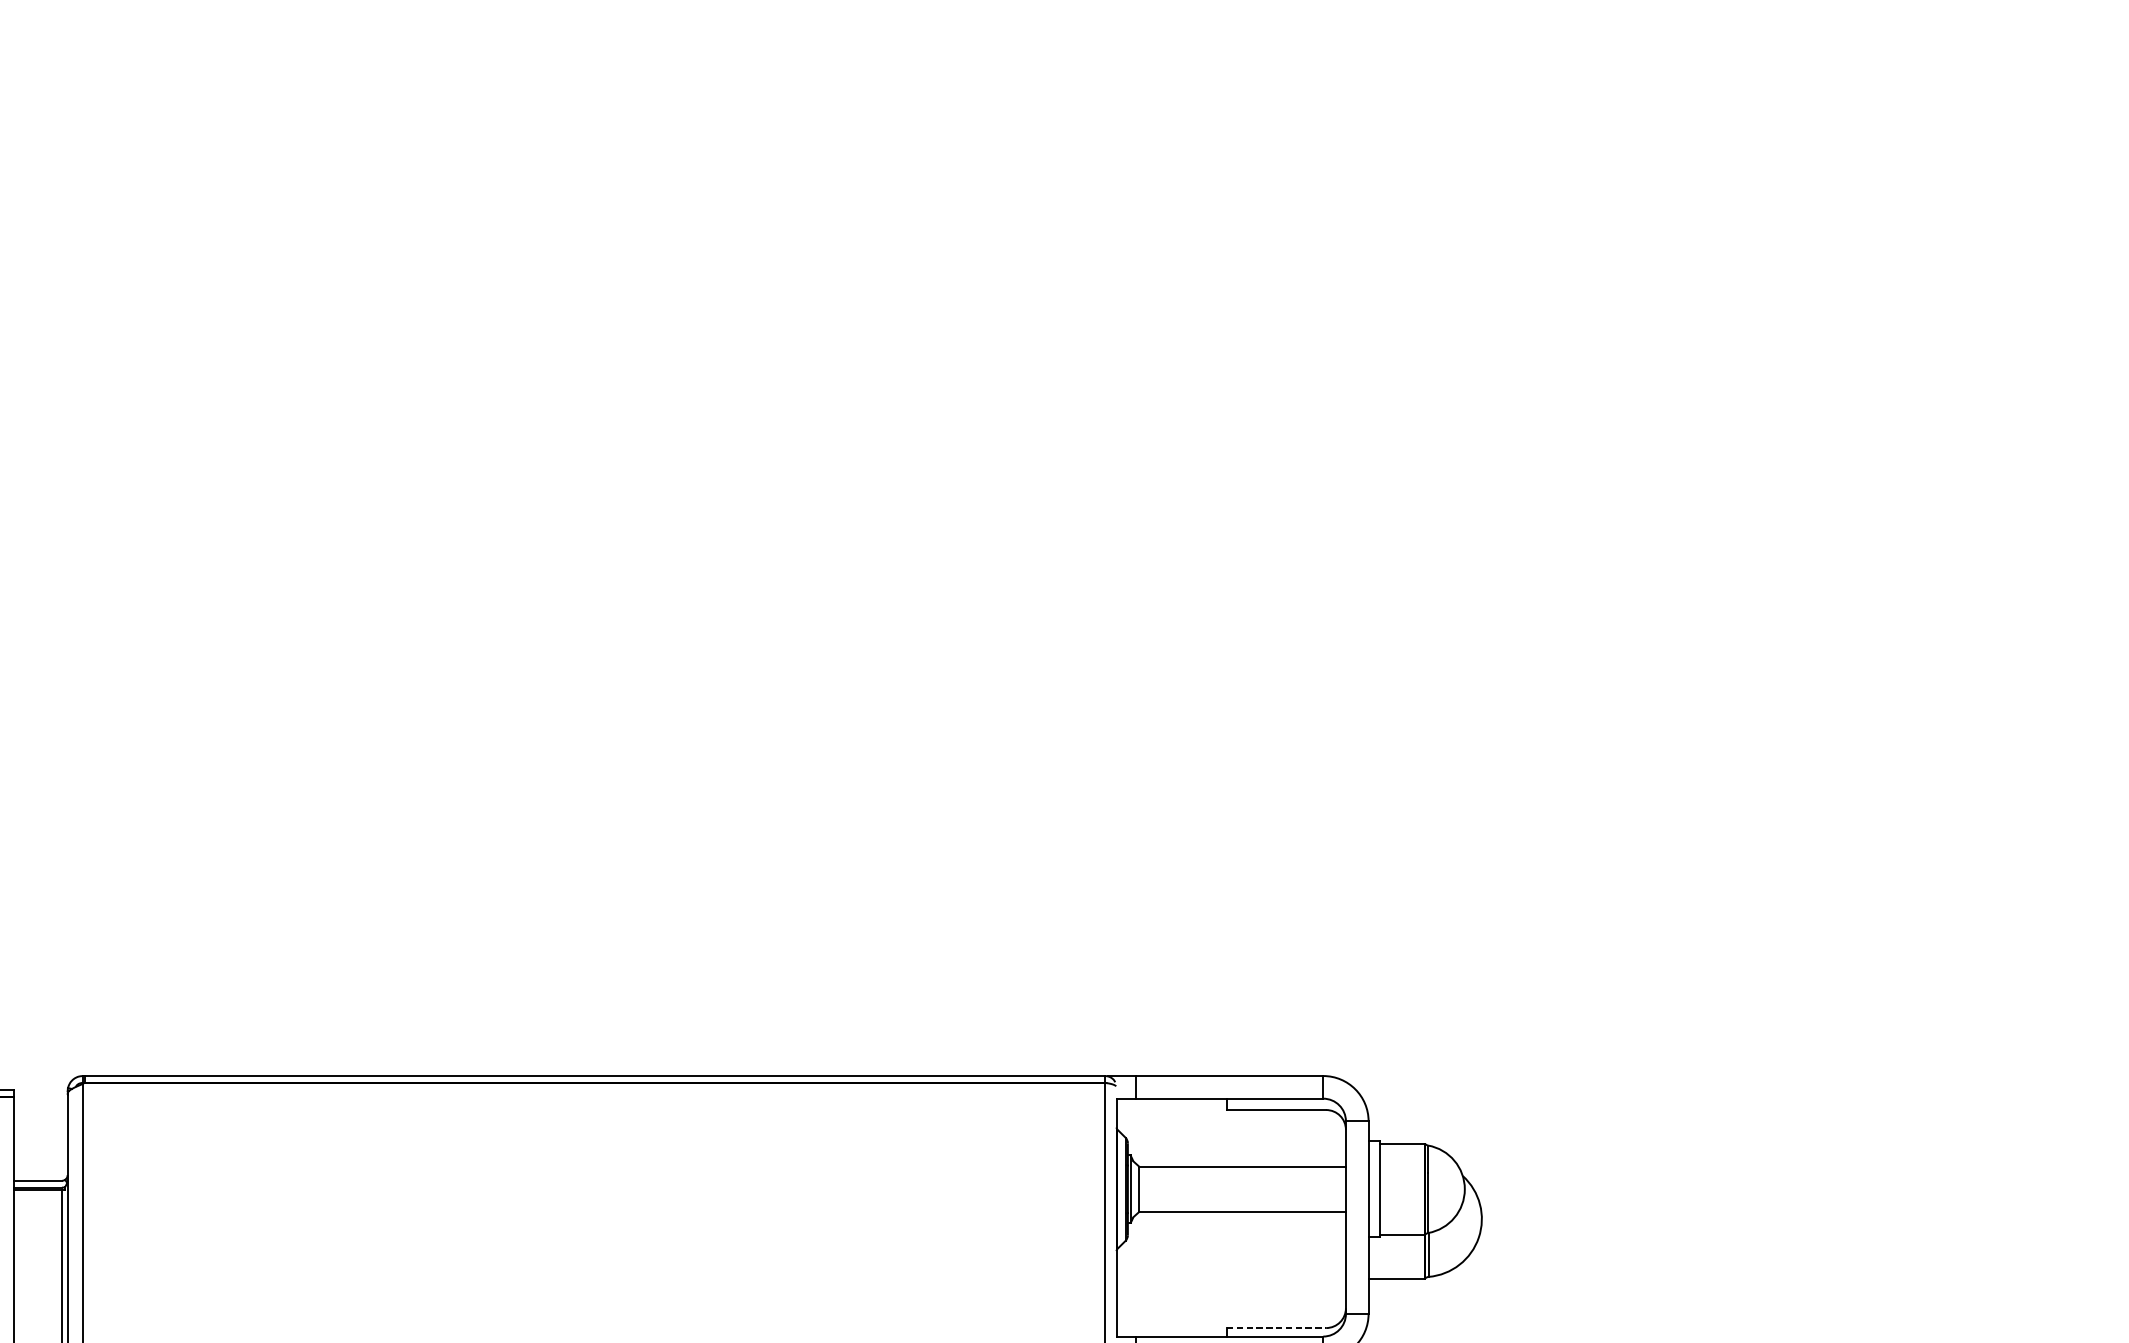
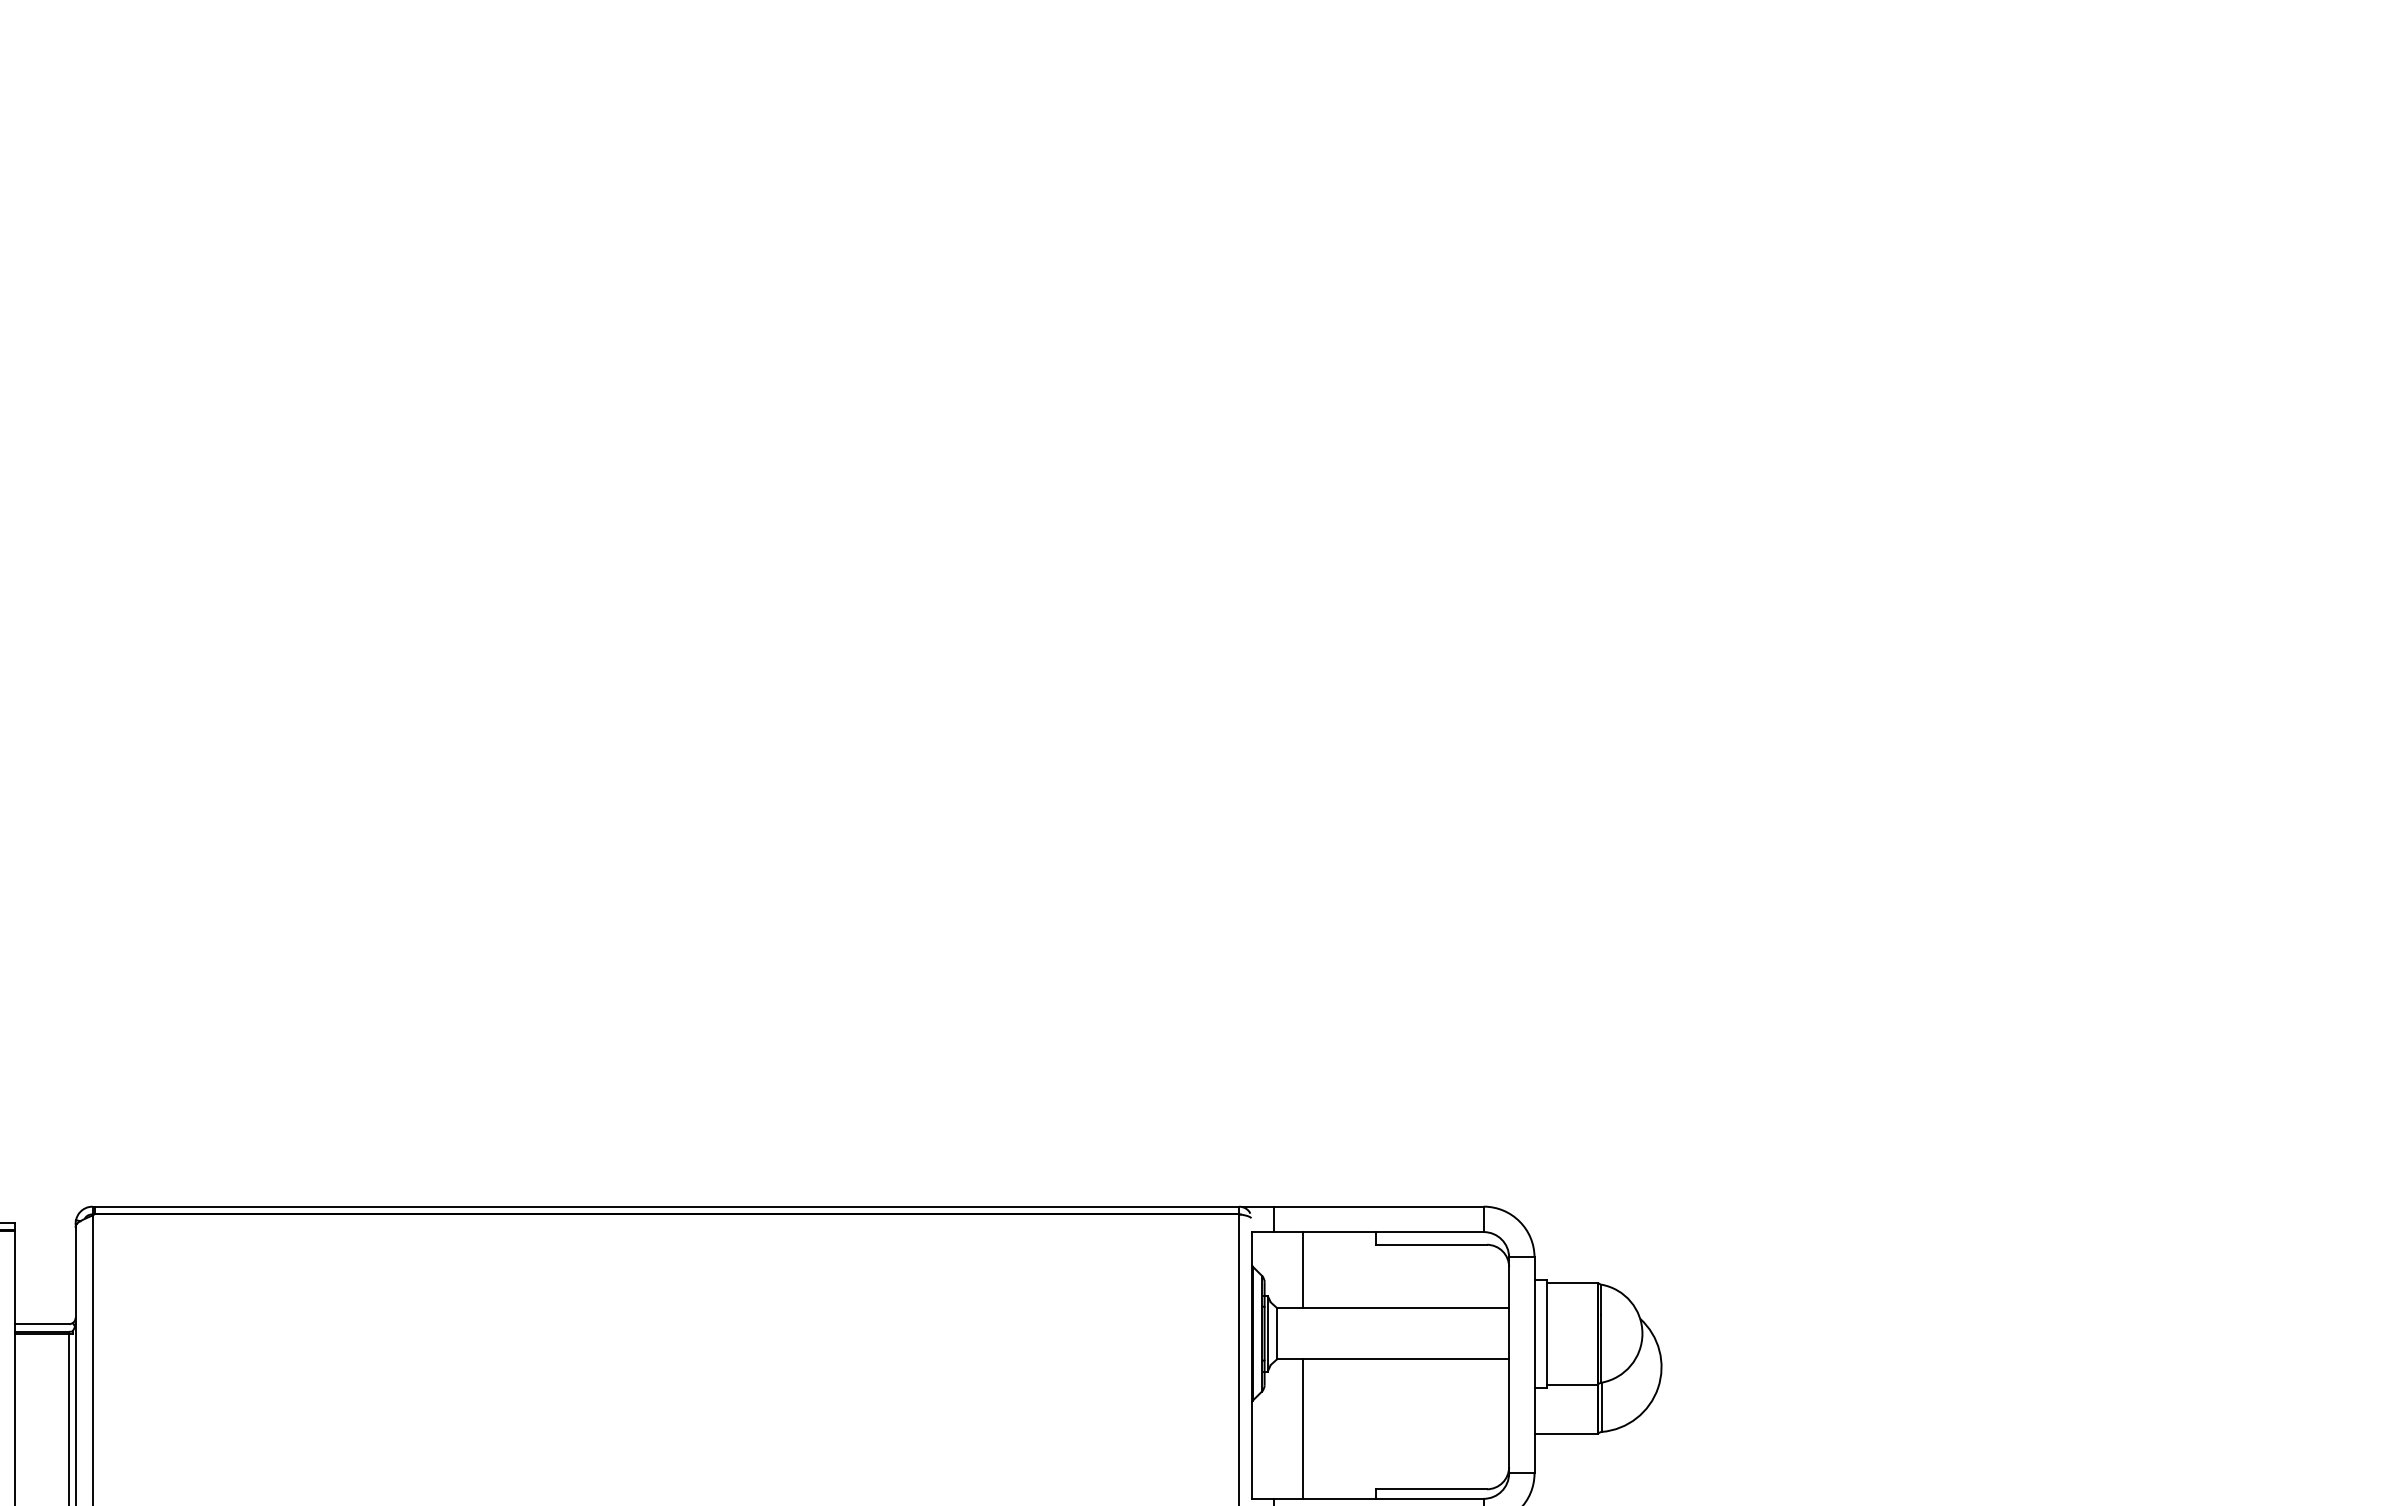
line: (1161, 1132) -> (1302, 1270), added
line: (1161, 1273) -> (1302, 1428), added
line: (1276, 1328) -> (1431, 1489), dashed -> solid

